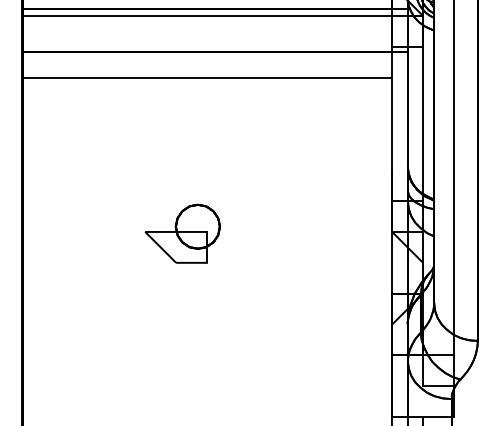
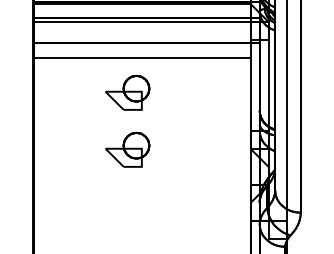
part: (182, 136) -> (127, 92), added

